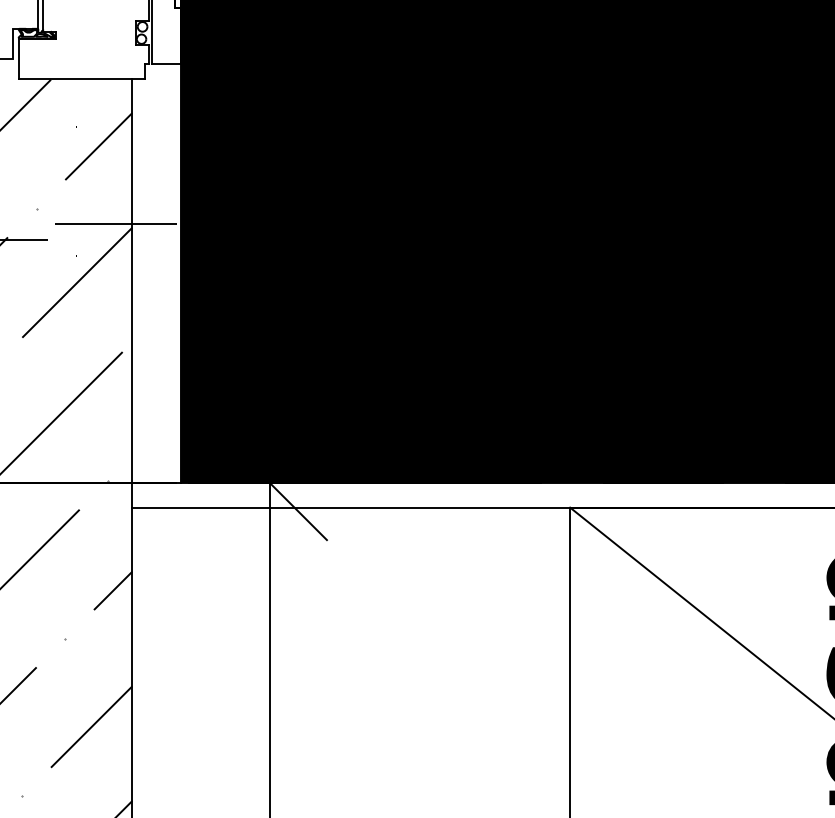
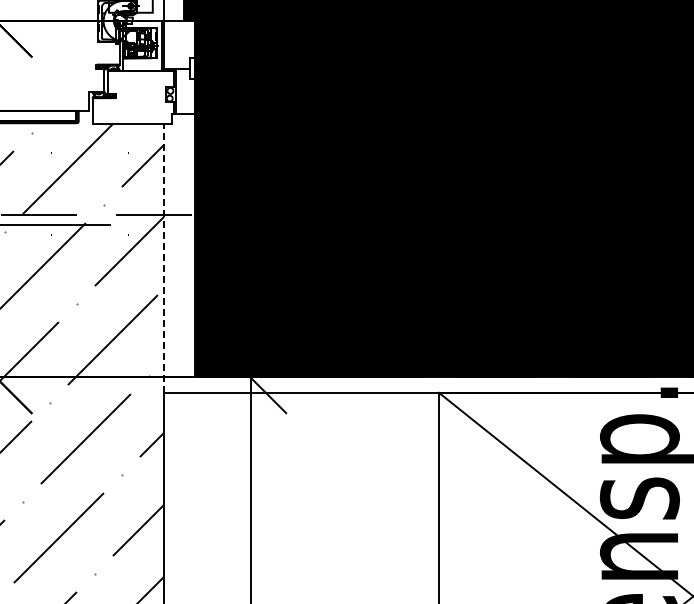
line: (131, 293) -> (163, 258), solid -> dashed

